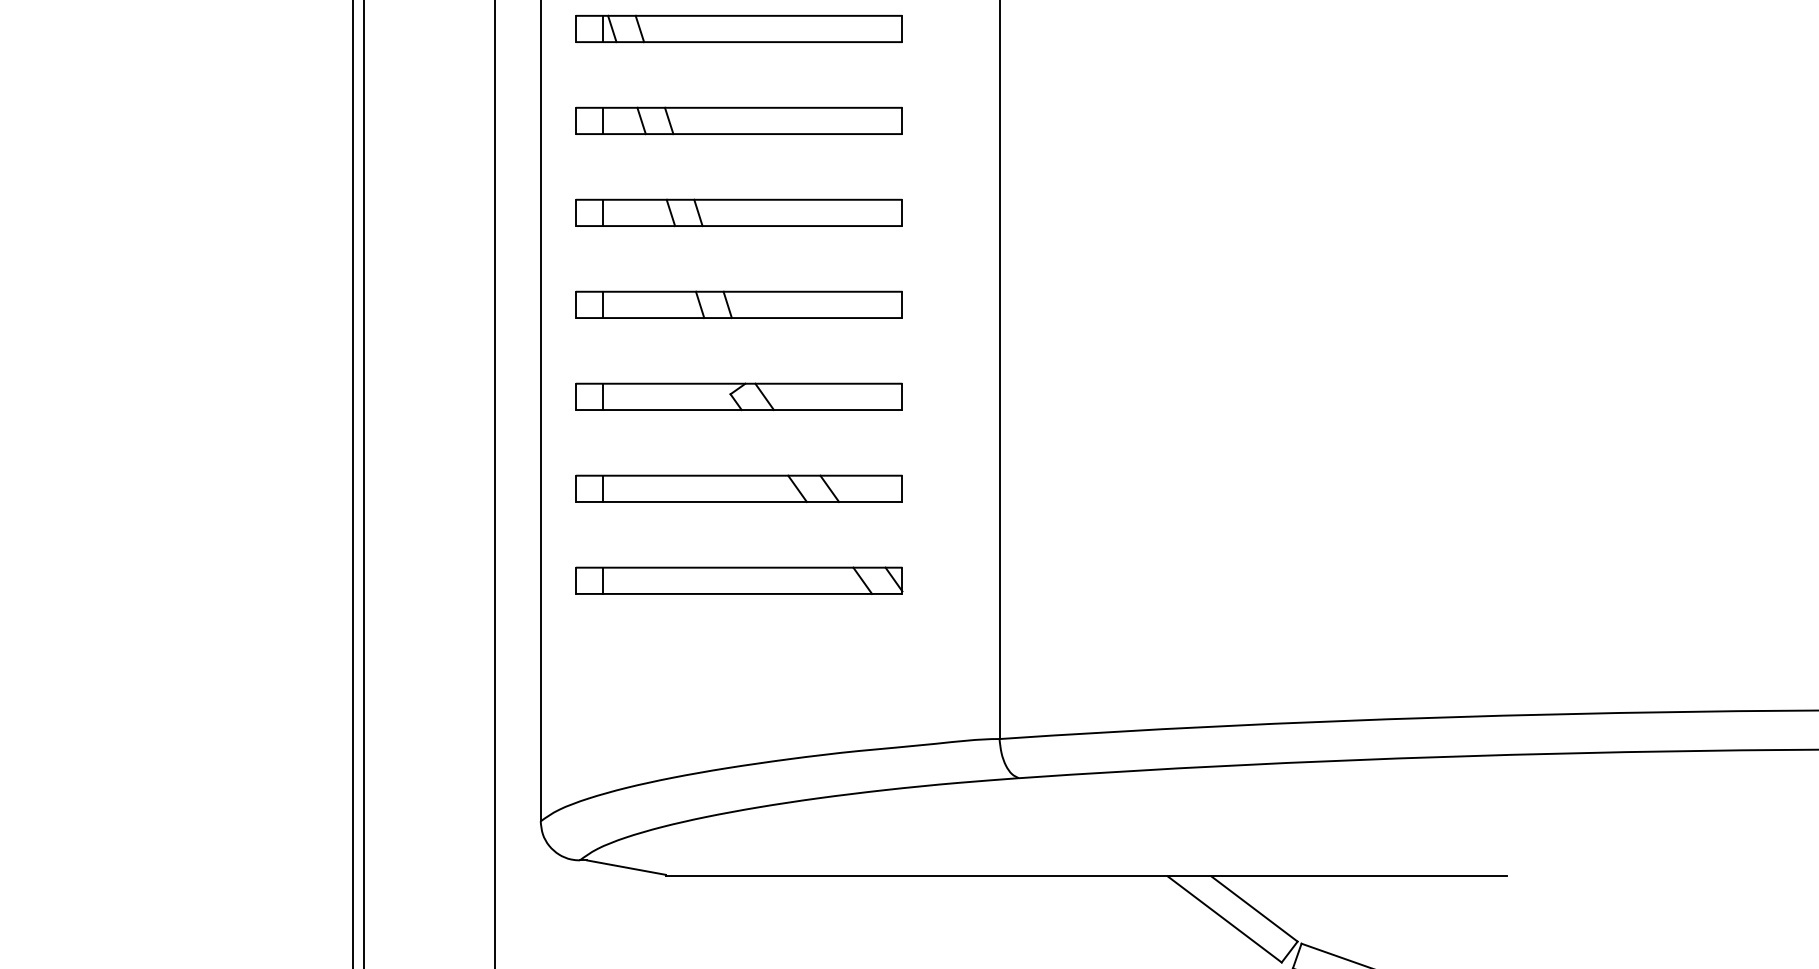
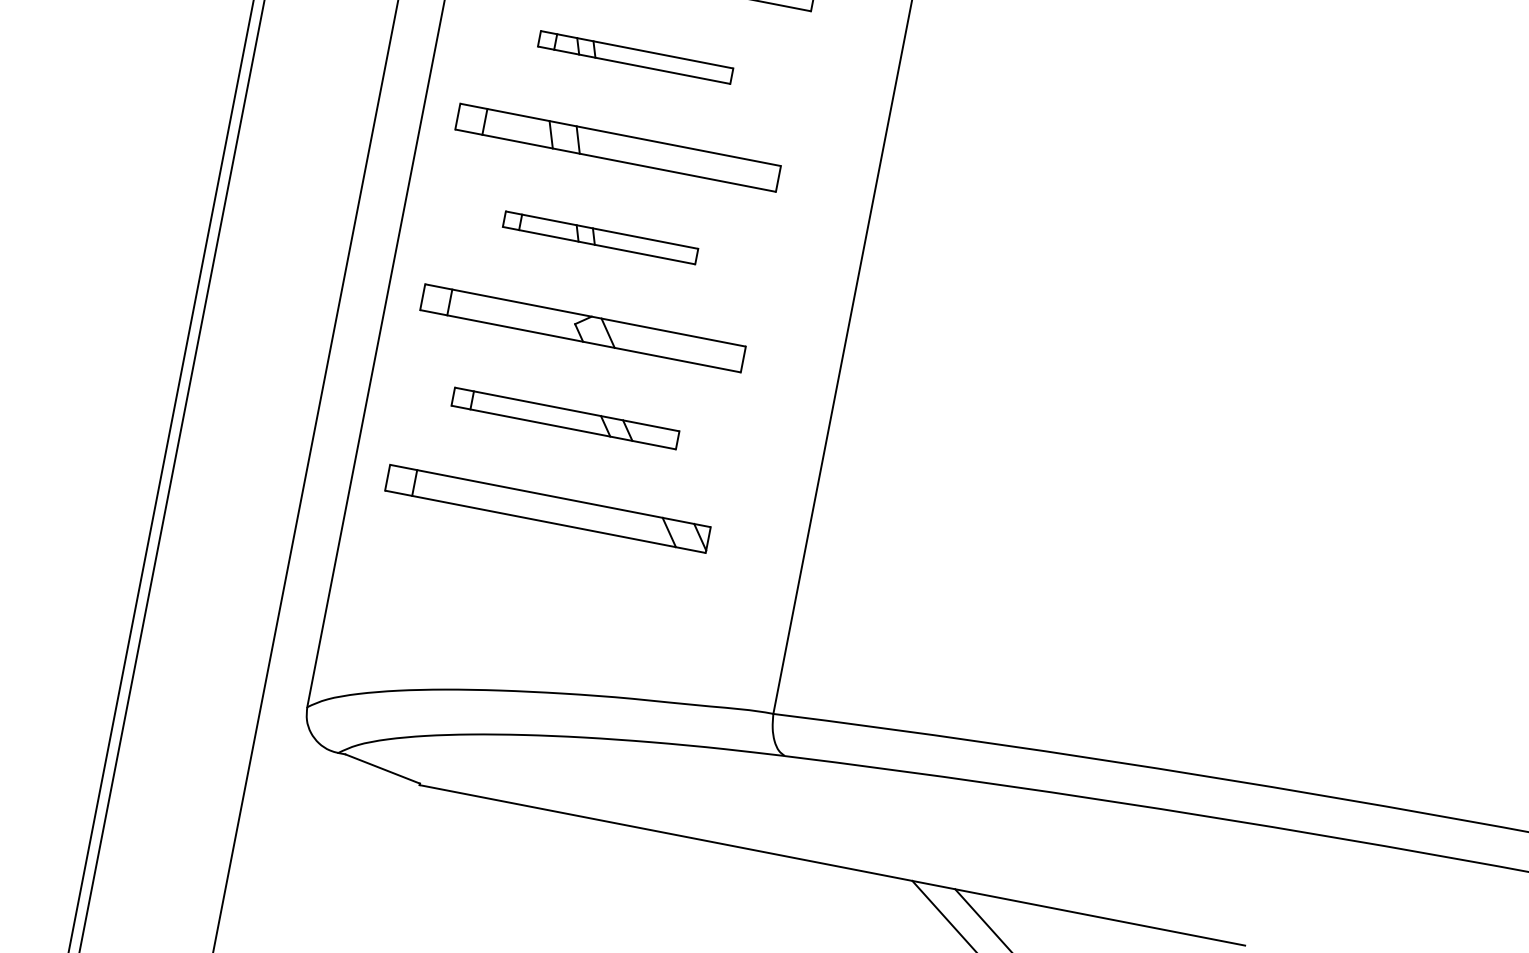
part: (738, 120) -> (635, 56), size x0.6
part: (738, 304) -> (600, 237), size x0.6
part: (738, 488) -> (564, 418), size x0.7

